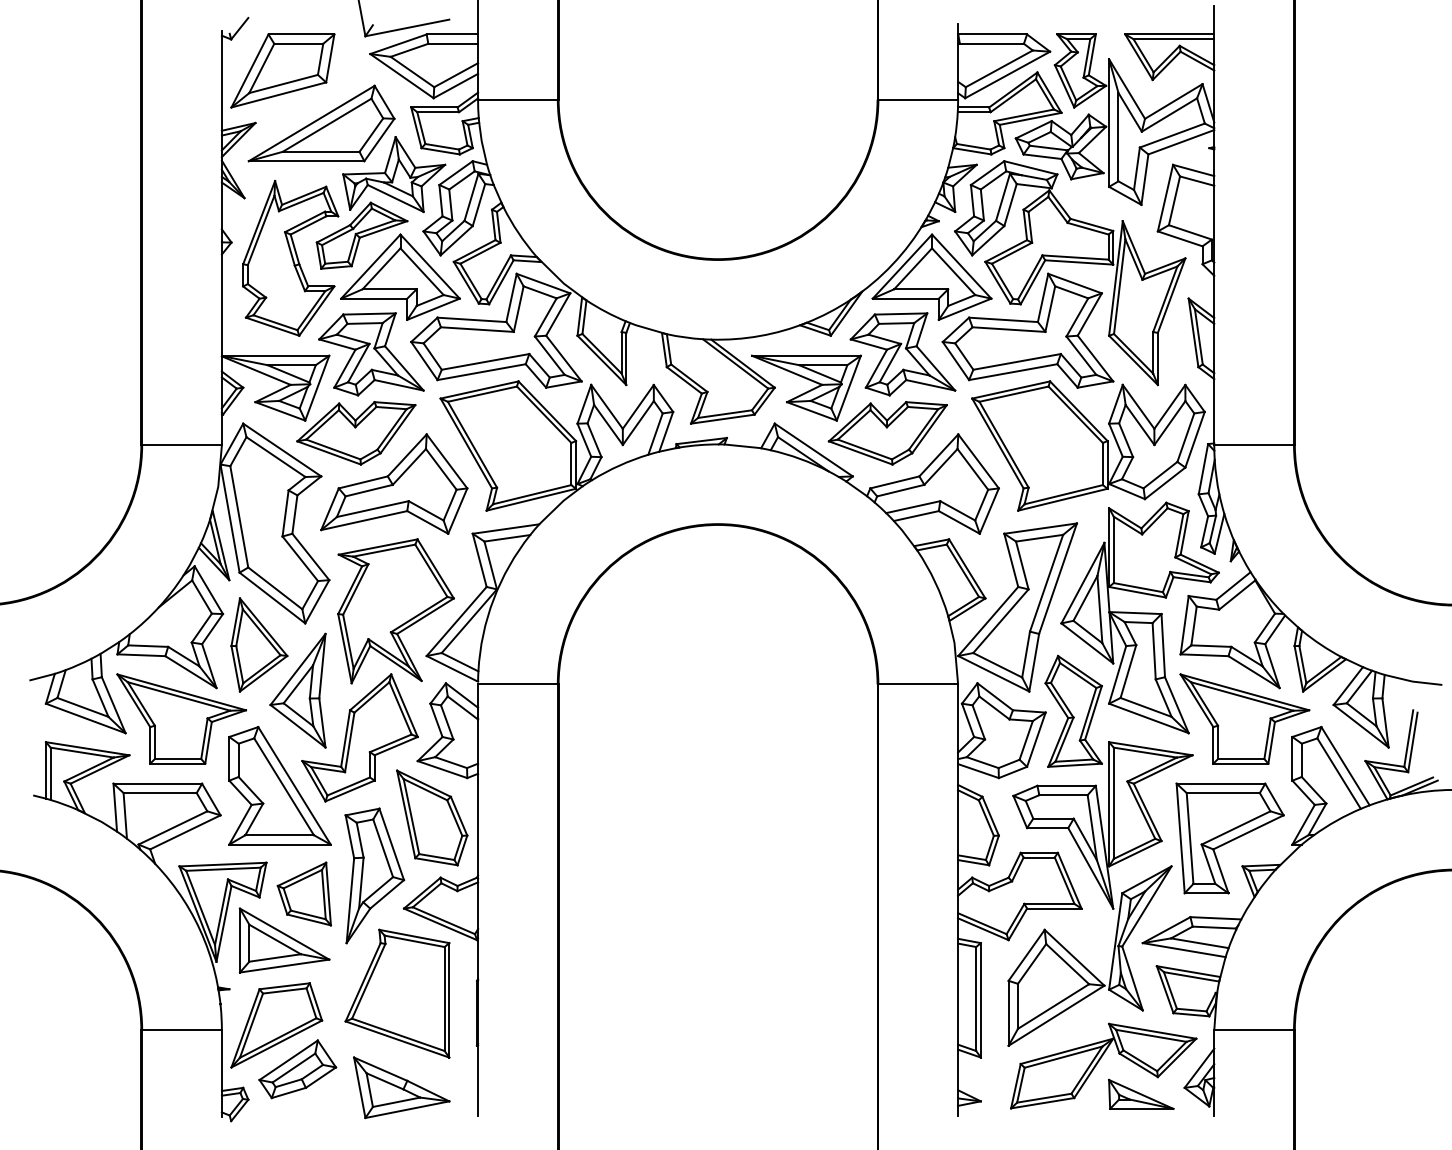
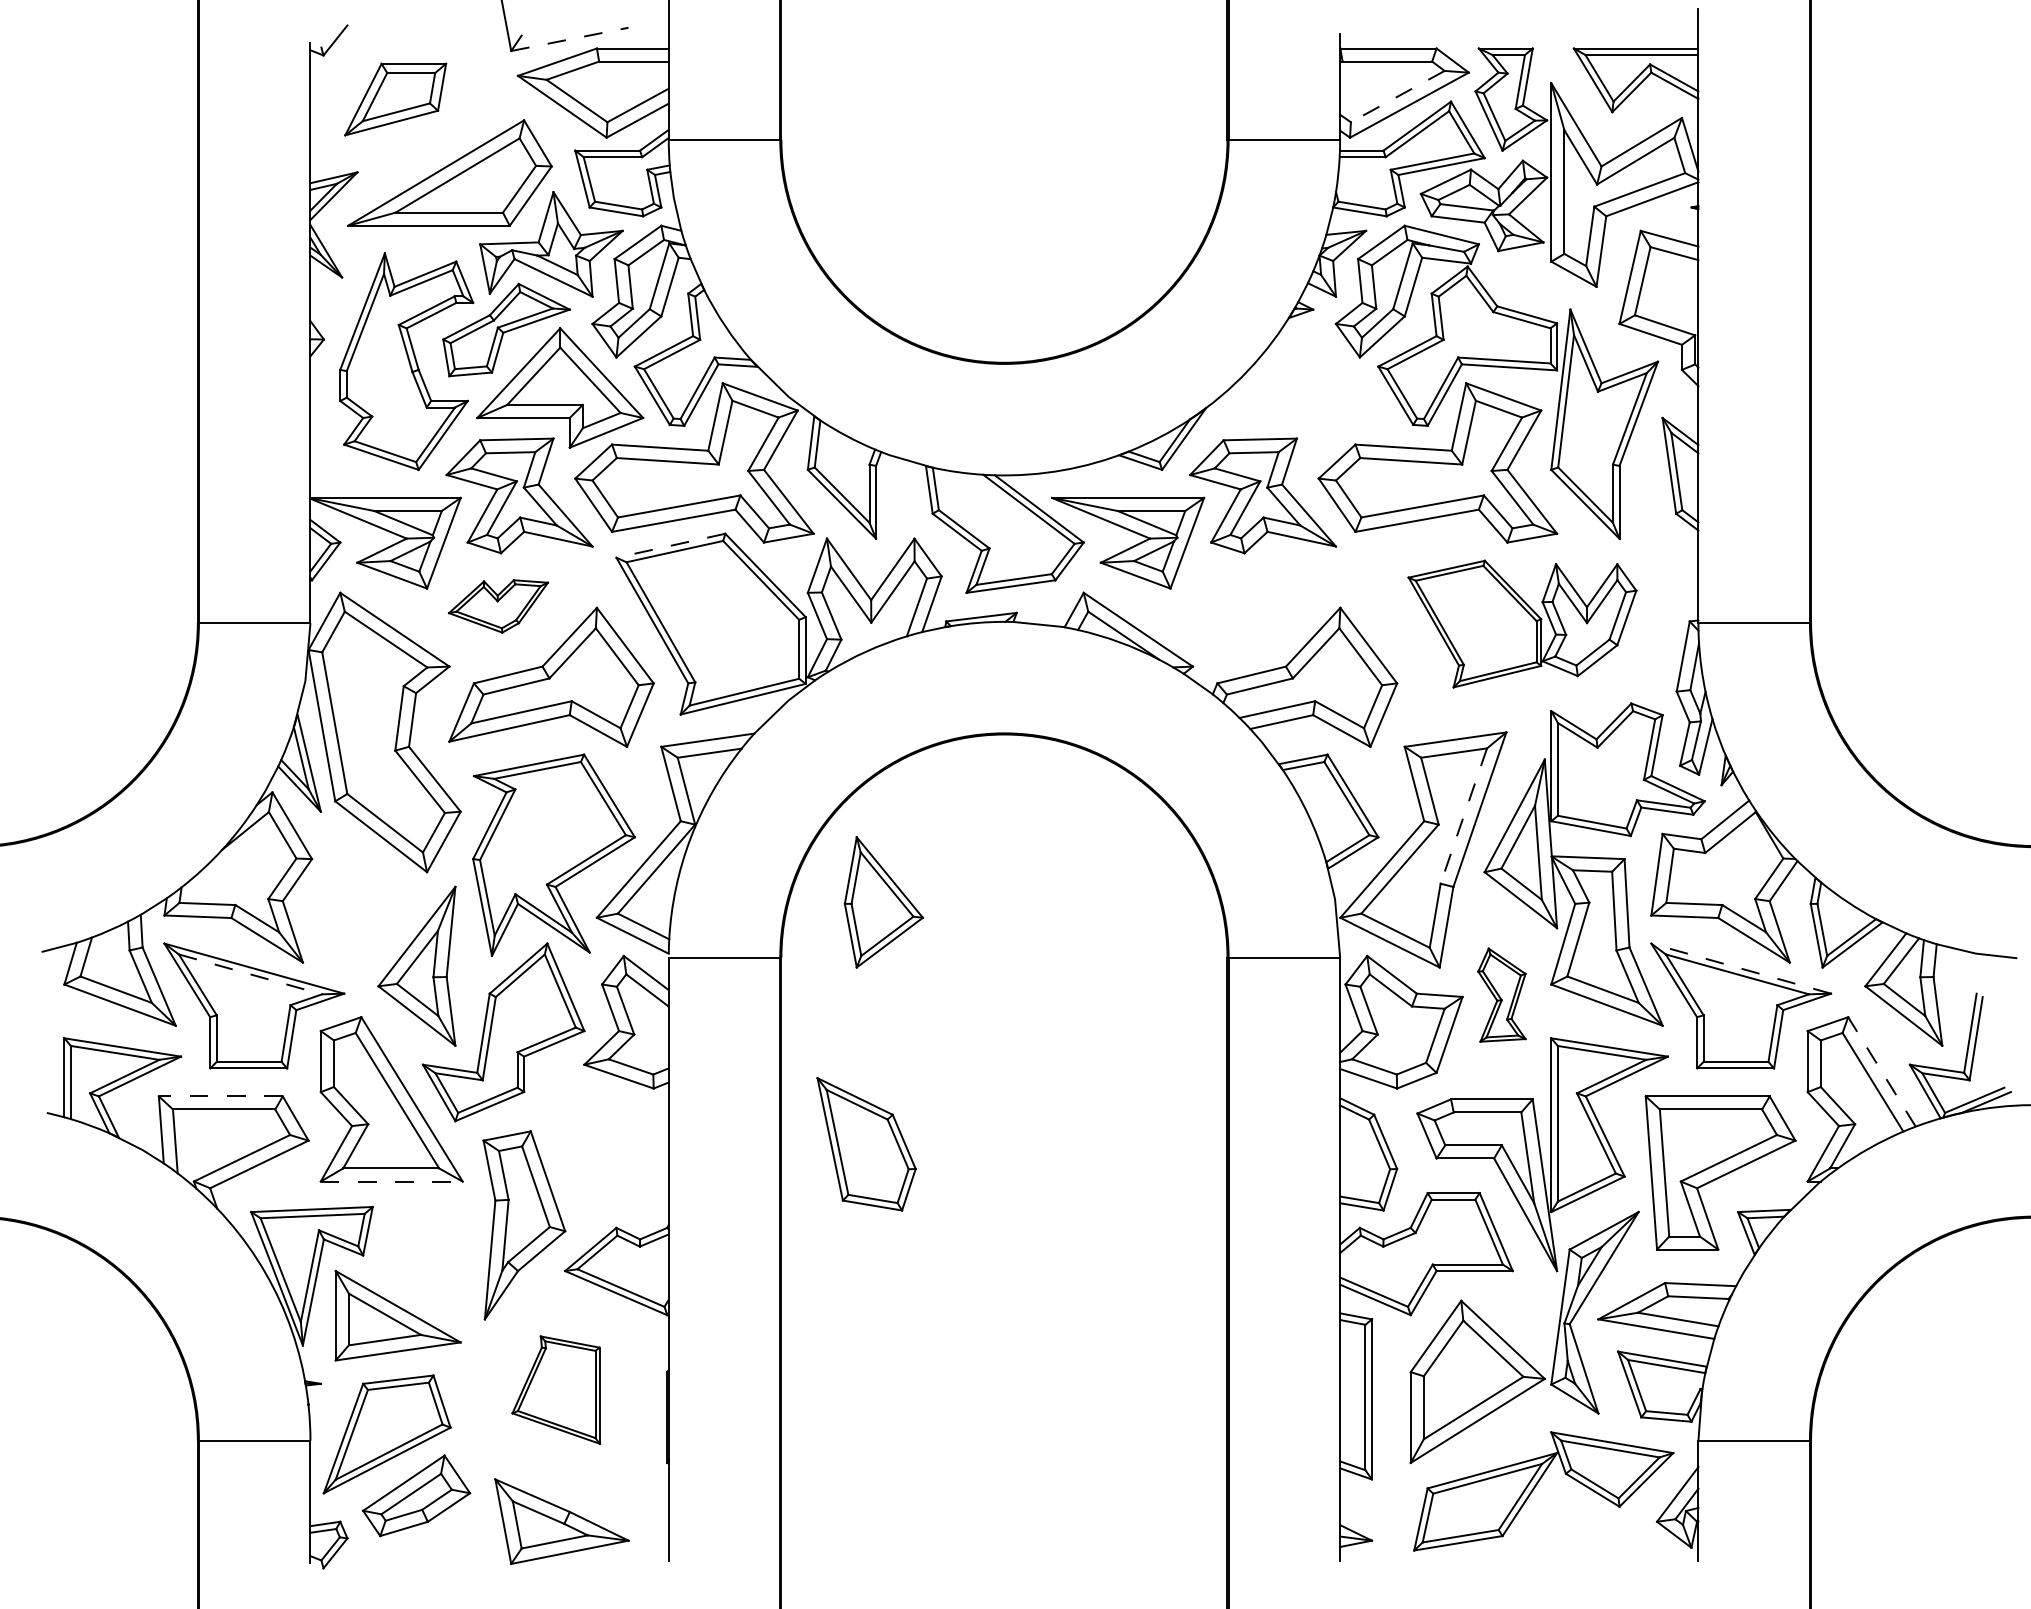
line: (407, 28) -> (569, 39), solid -> dashed
line: (999, 68) -> (1397, 96), solid -> dashed
part: (282, 70) -> (395, 99), size x0.7
part: (931, 276) -> (1303, 387), removed
line: (479, 389) -> (670, 545), solid -> dashed
part: (356, 433) -> (498, 606), size x0.6
part: (887, 433) -> (1241, 606), removed
part: (1088, 445) -> (1522, 623), size x0.7
line: (1046, 583) -> (1463, 816), solid -> dashed
part: (259, 645) -> (883, 902), moved
line: (1244, 692) -> (1740, 968), solid -> dashed
line: (179, 696) -> (251, 974), solid -> dashed
part: (1073, 710) -> (1501, 994), size x0.6
line: (1345, 765) -> (1881, 1071), solid -> dashed
line: (157, 783) -> (220, 1096), solid -> dashed
part: (432, 818) -> (866, 1144), moved
line: (279, 844) -> (391, 1181), solid -> dashed
part: (304, 893) -> (425, 1250), removed
part: (397, 993) -> (555, 1389), size x0.6
part: (1141, 1094) -> (1596, 1530), removed

